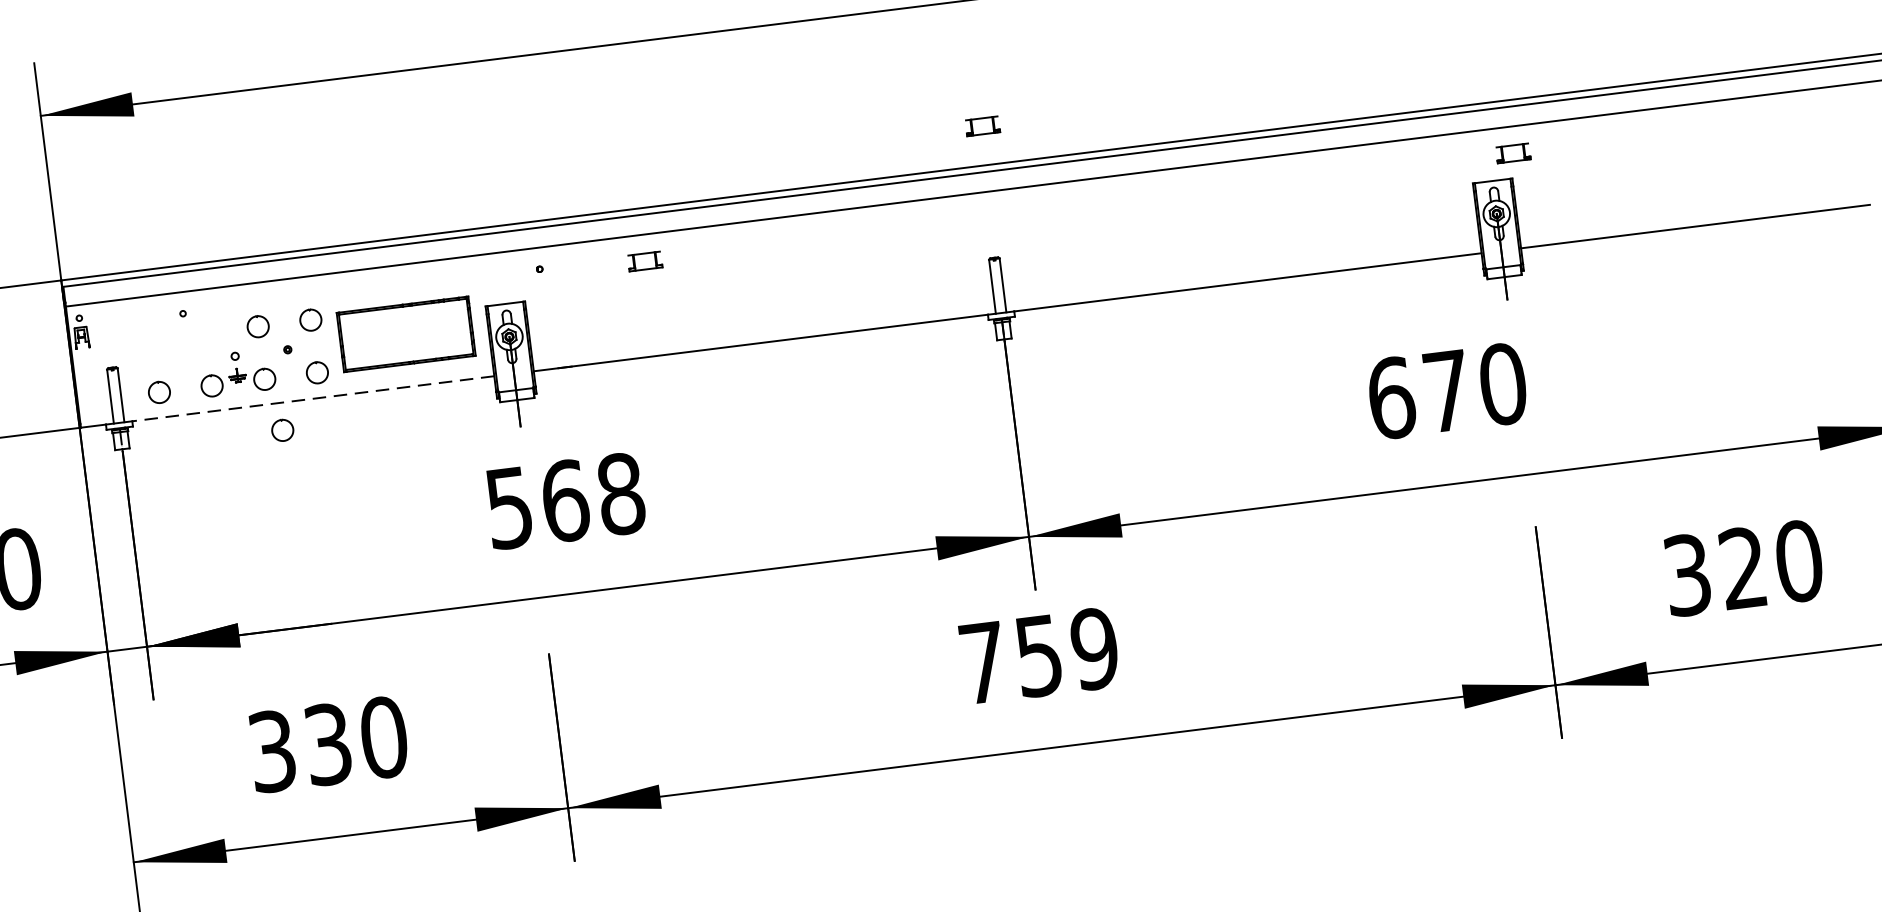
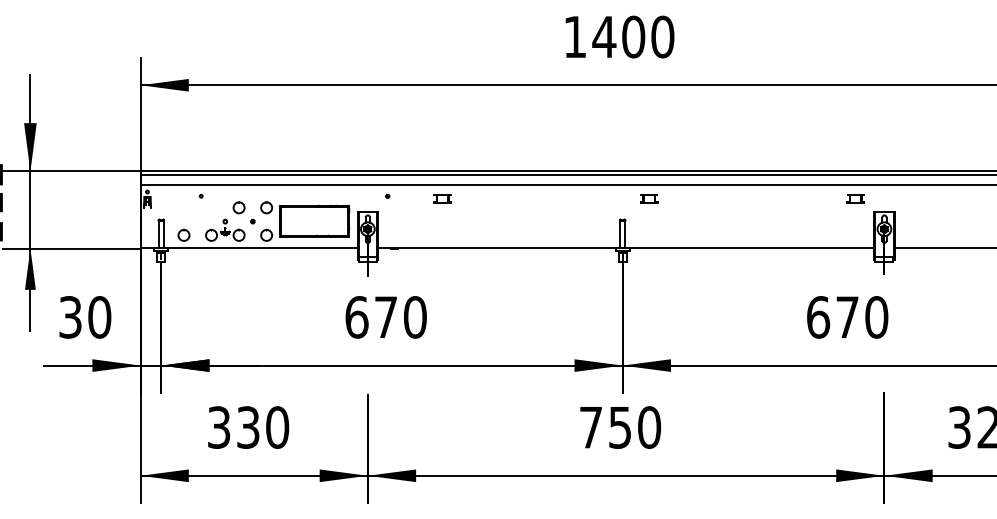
part: (983, 125) -> (649, 198), moved
part: (1512, 152) -> (855, 198), moved
line: (312, 398) -> (262, 248), dashed -> solid
part: (281, 429) -> (244, 262), removed
text: (564, 501) -> (385, 317), 568 -> 670
text: (1094, 648) -> (649, 427), 759 -> 750

